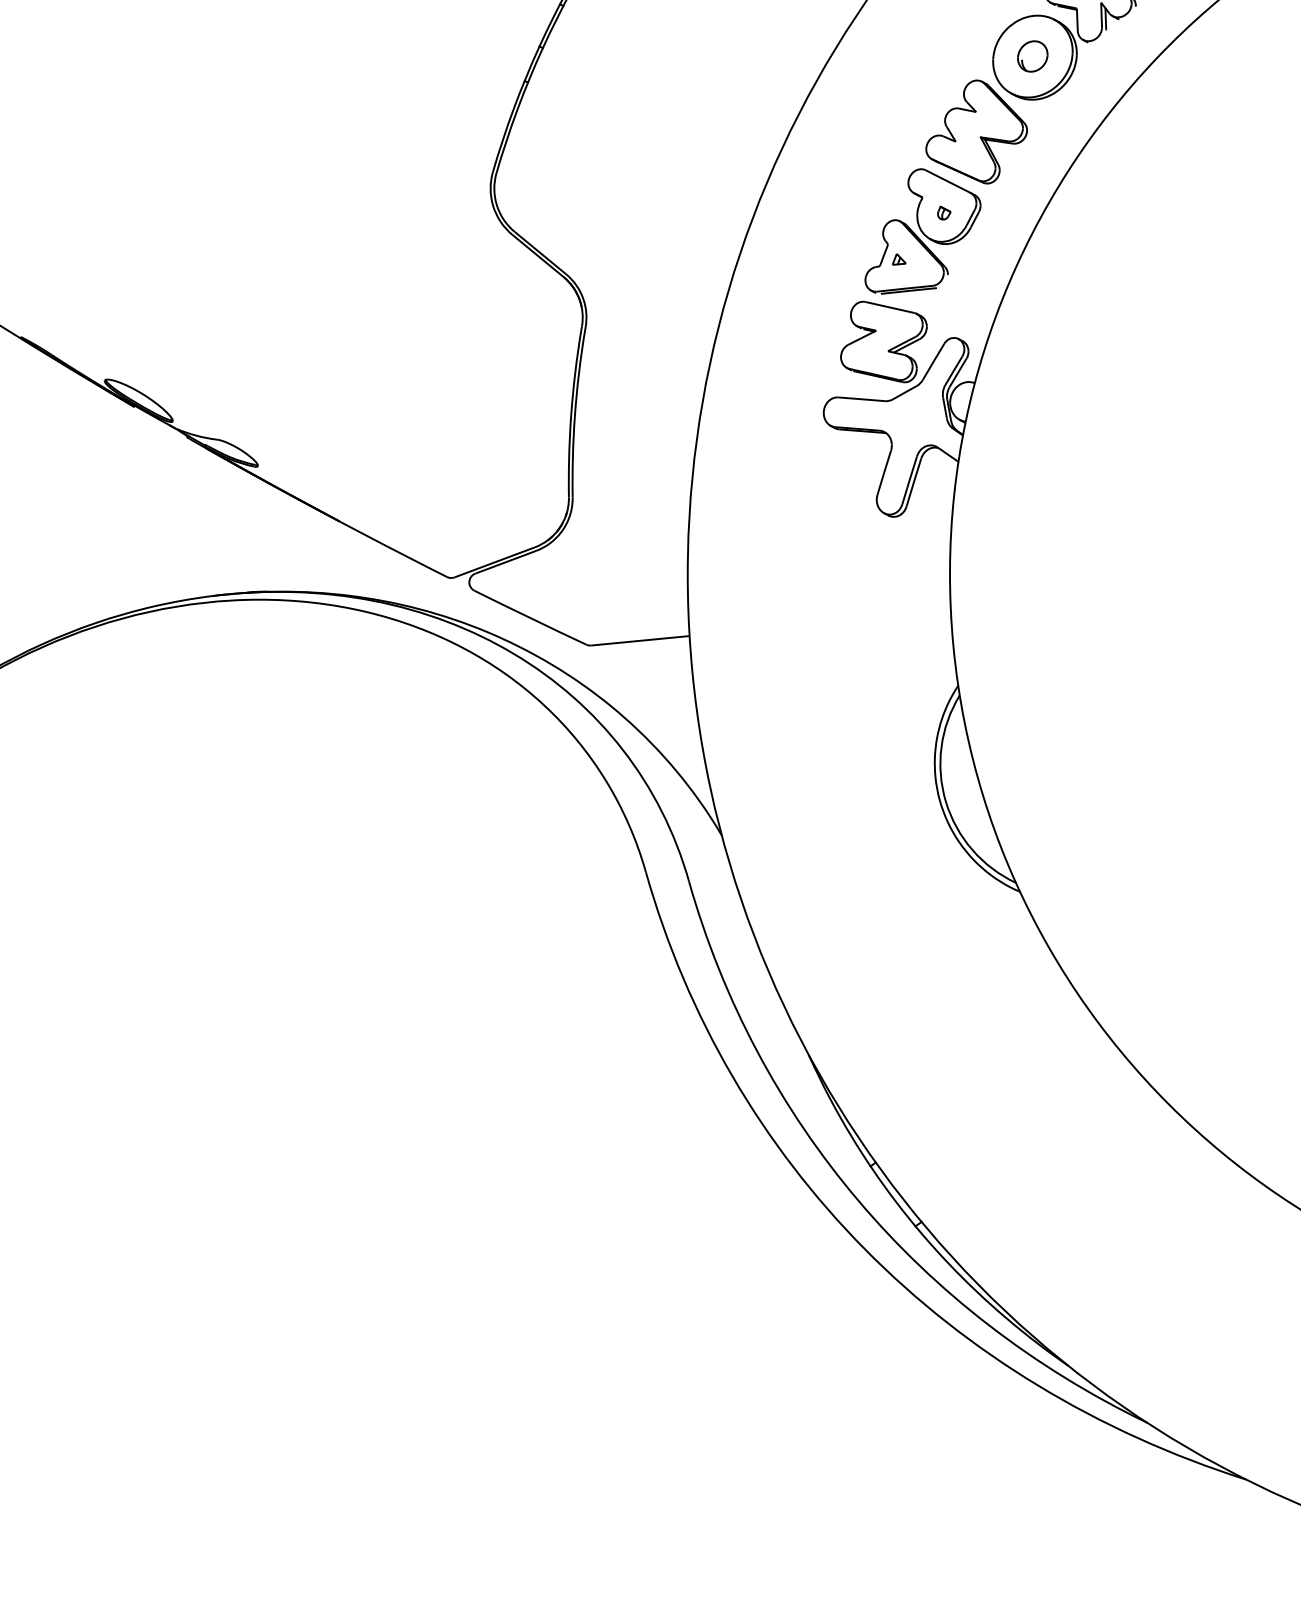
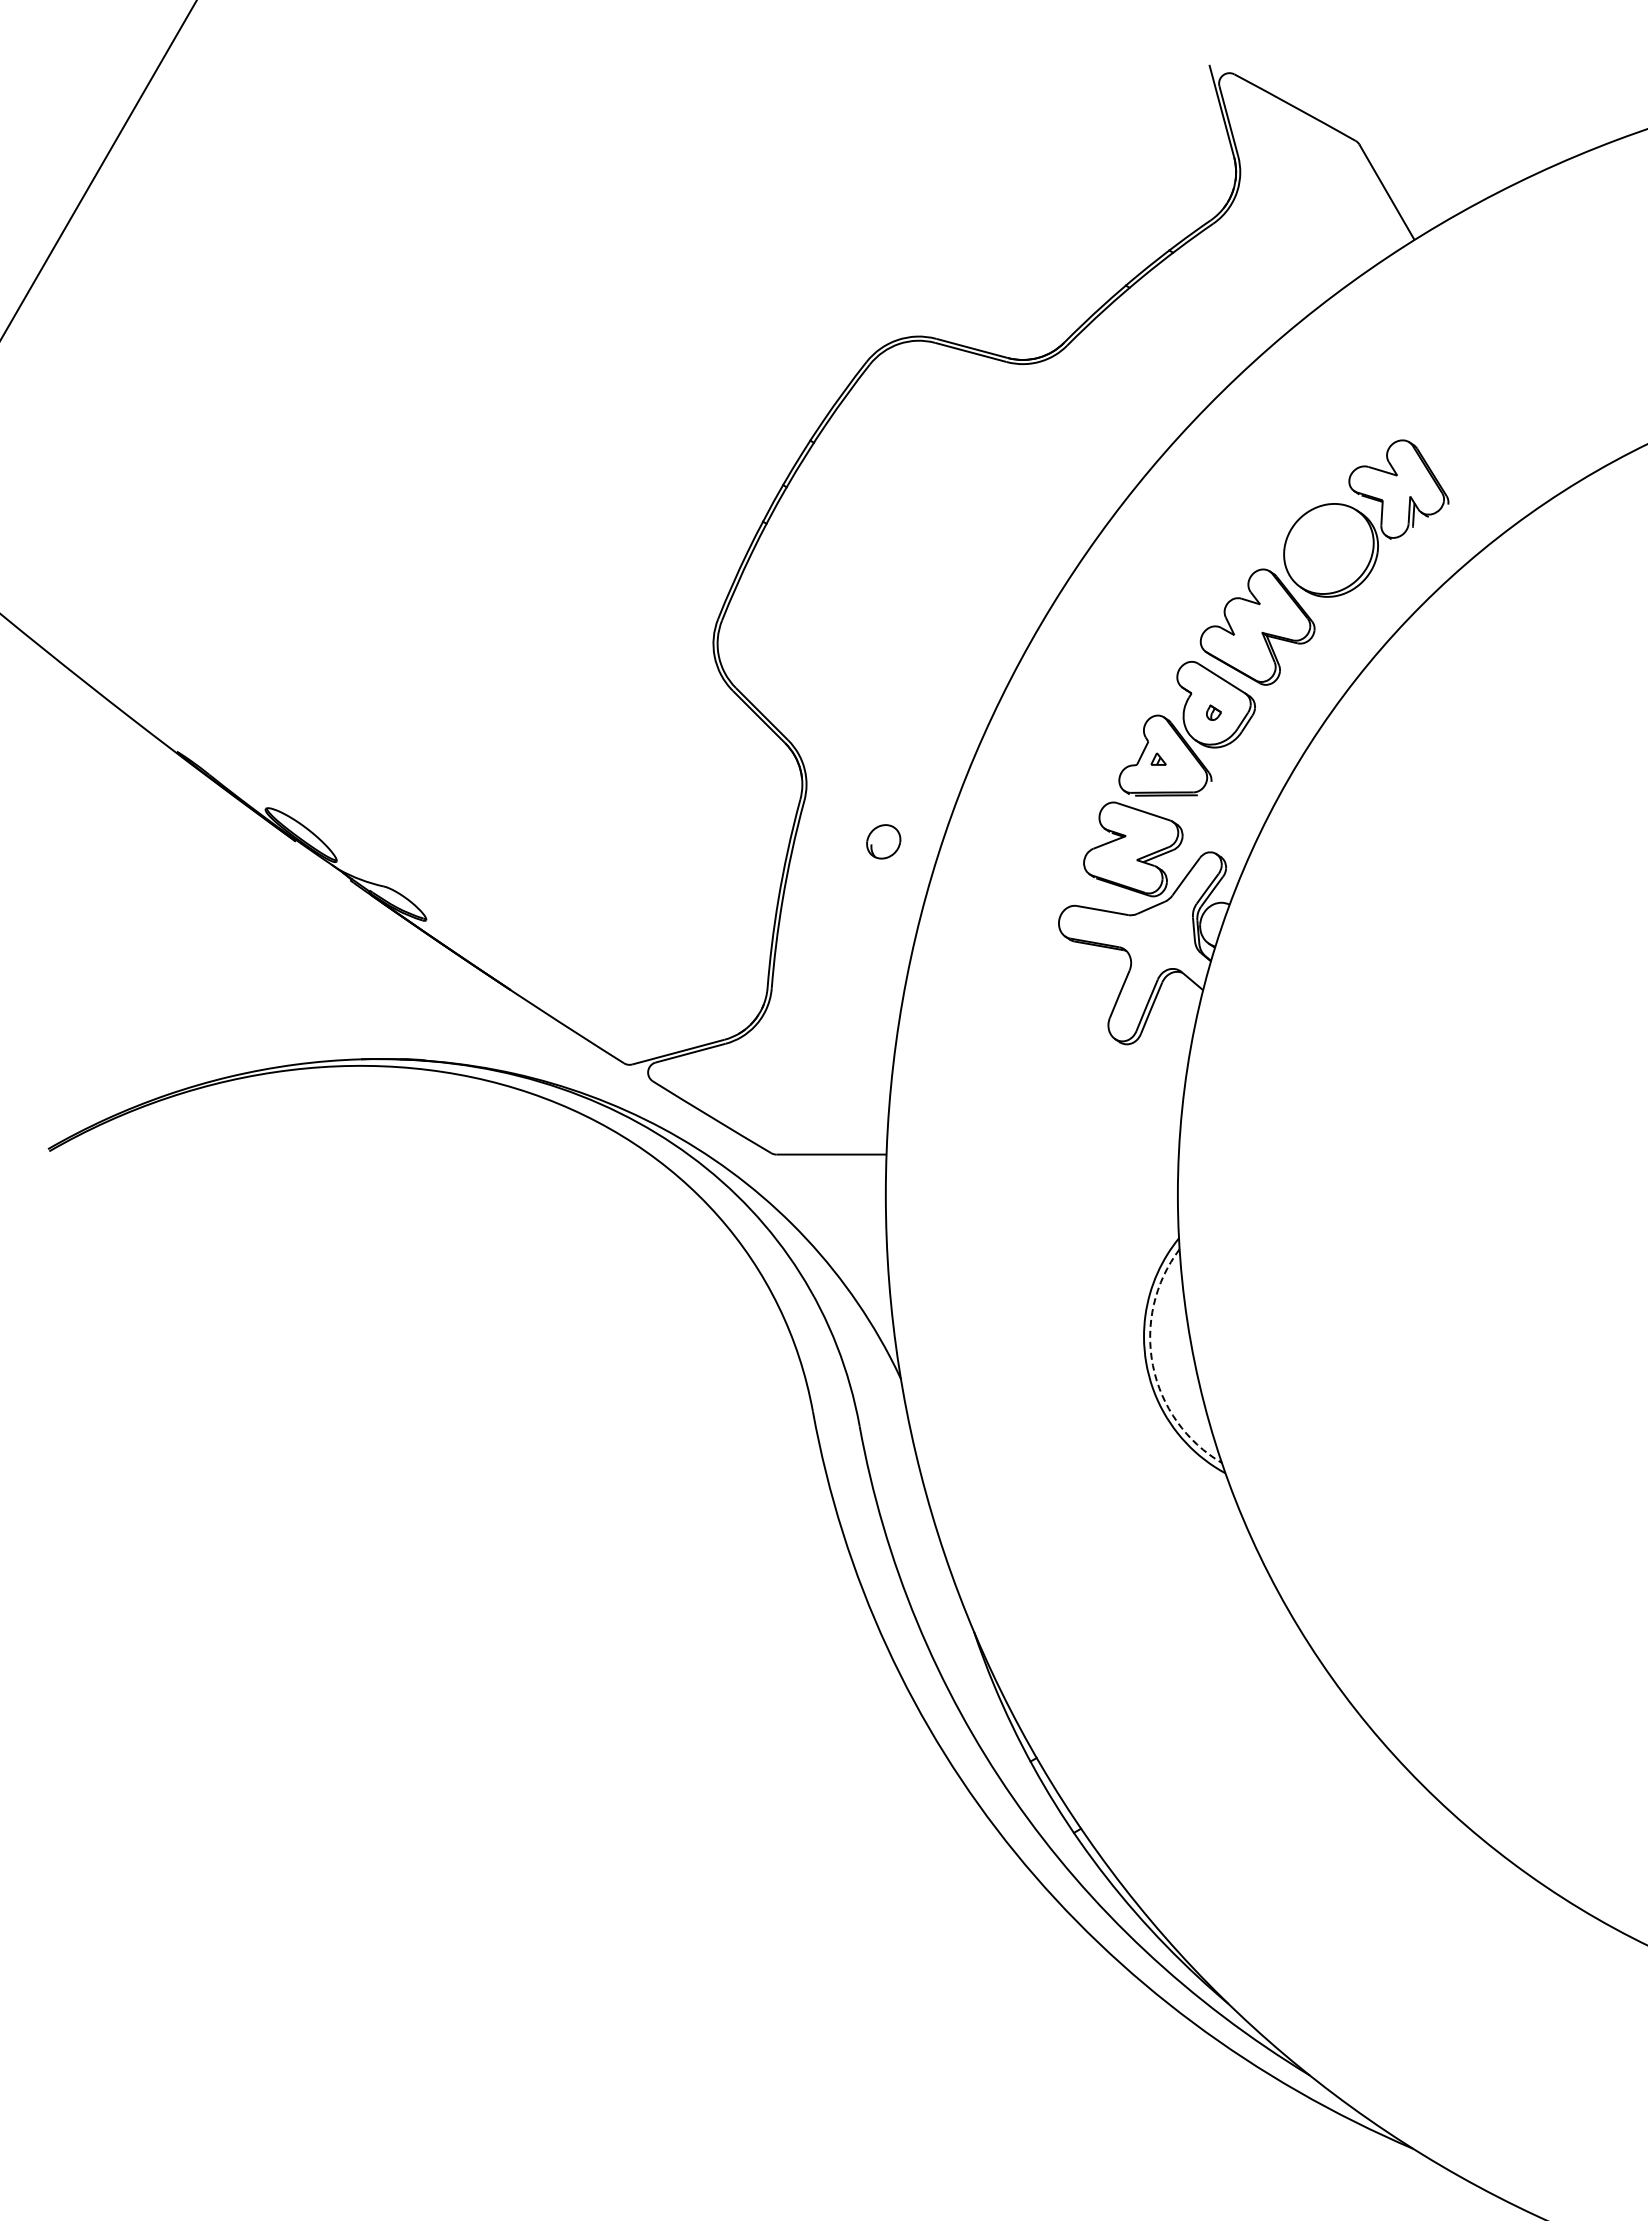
part: (1032, 56) -> (883, 841), moved
arc: (945, 801) -> (1152, 1365), solid -> dashed

